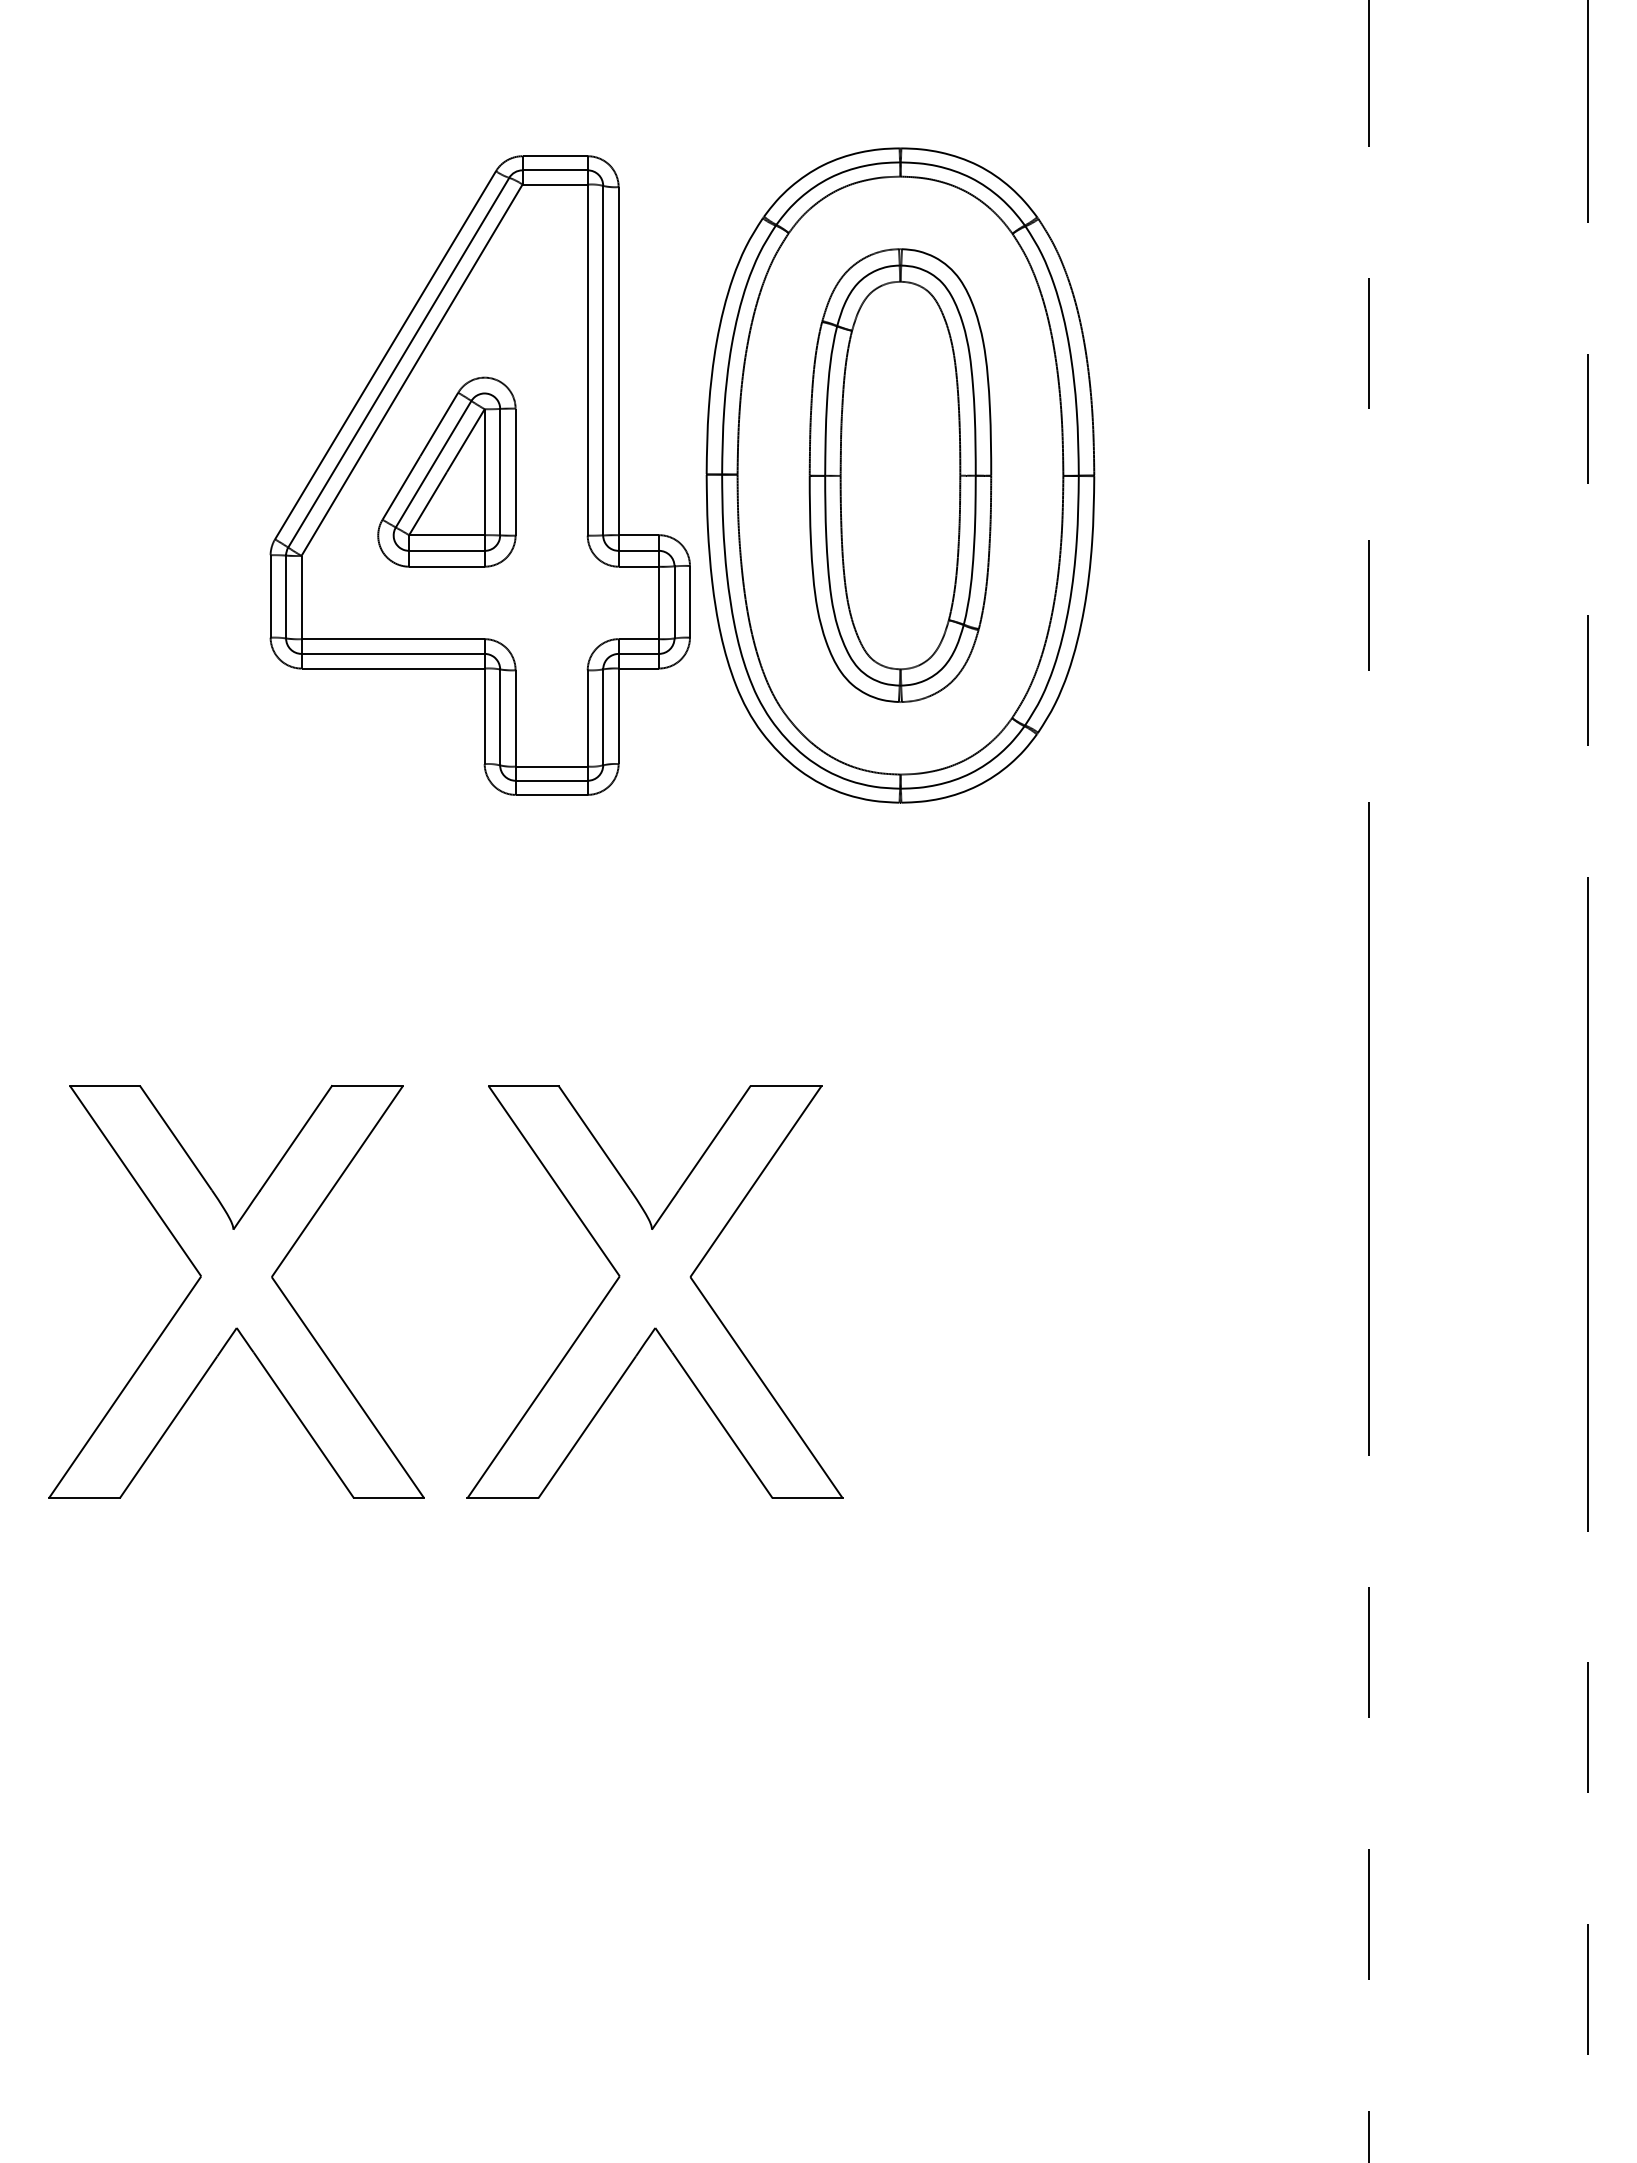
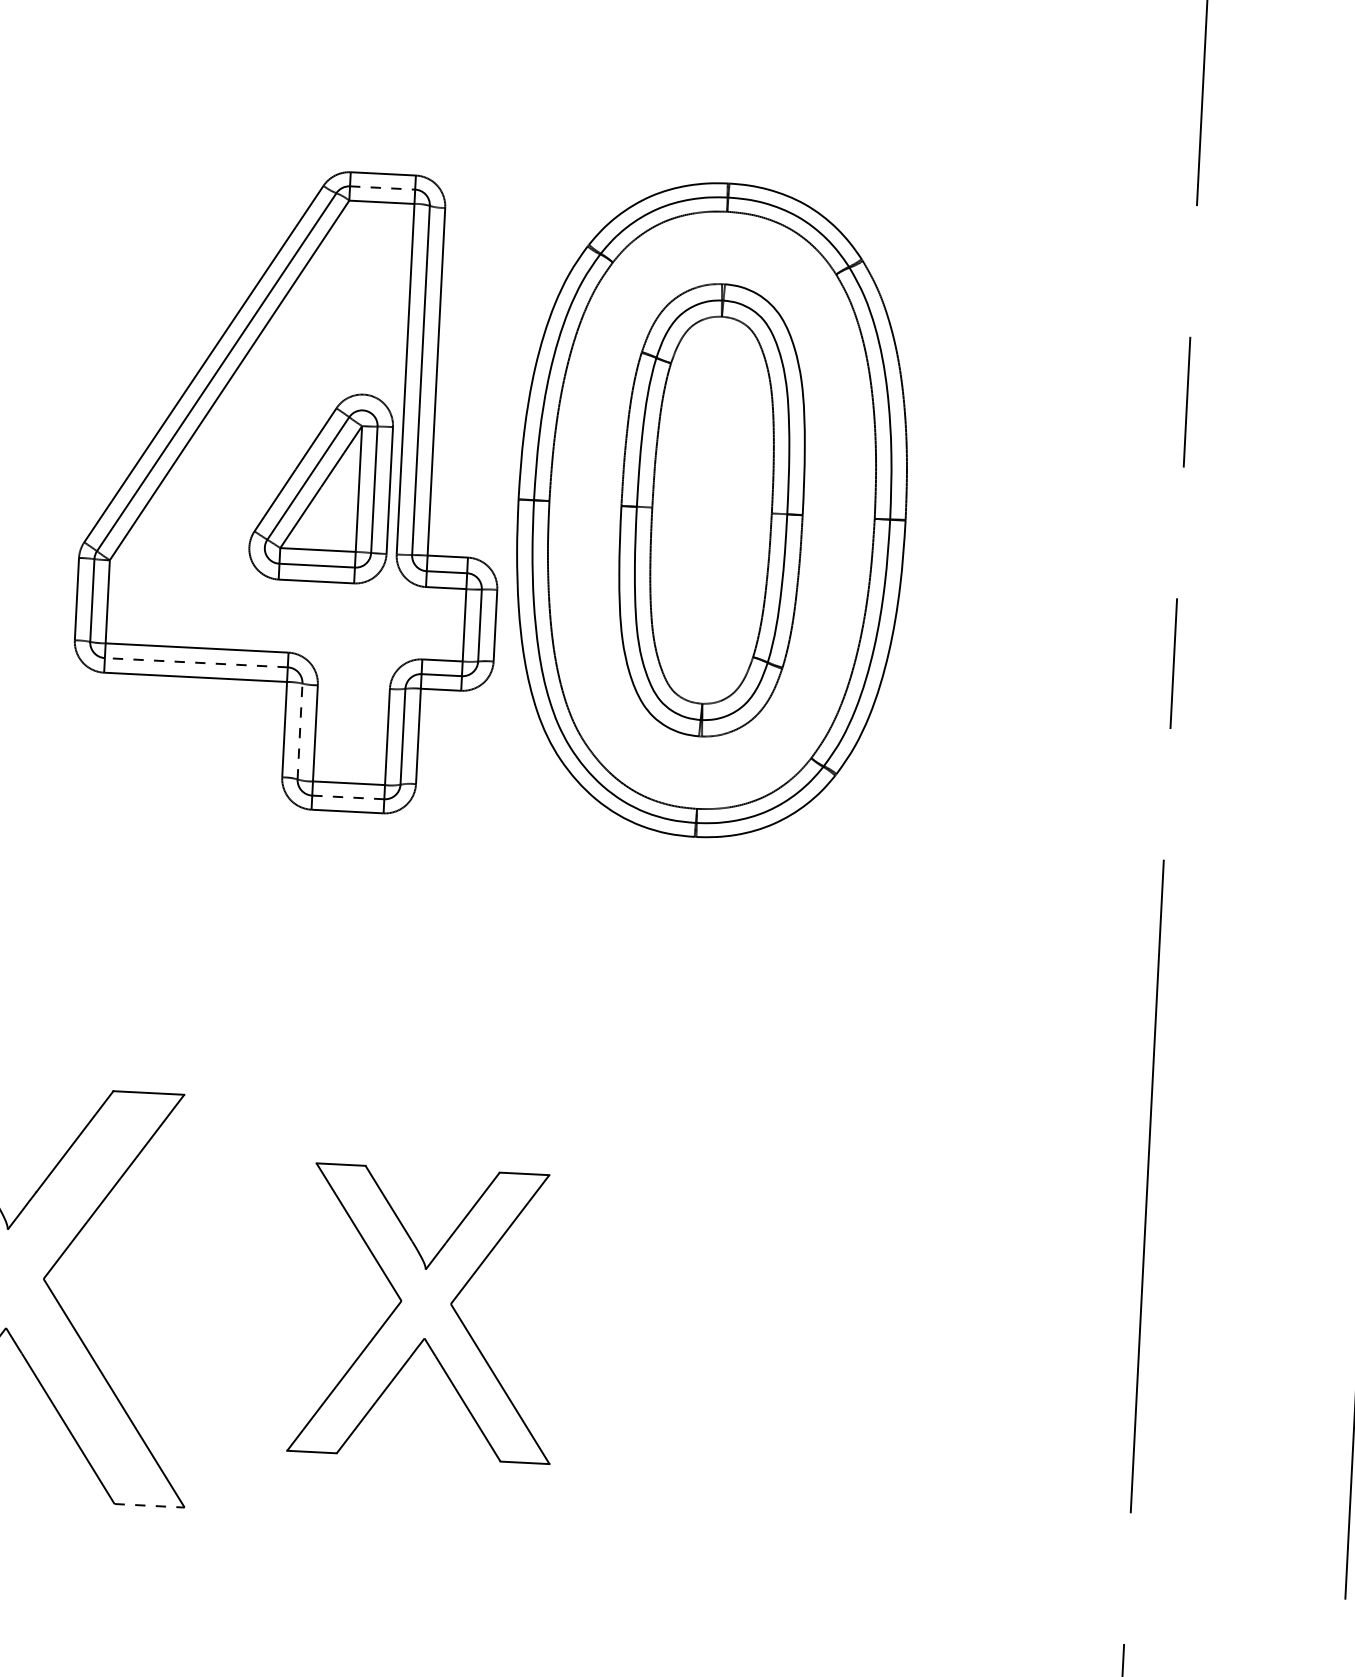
line: (555, 170) -> (382, 188), solid -> dashed
part: (446, 471) -> (320, 486), moved
line: (393, 653) -> (196, 662), solid -> dashed
line: (500, 717) -> (300, 731), solid -> dashed
line: (551, 780) -> (348, 797), solid -> dashed
part: (654, 1291) -> (425, 1312), size x0.7
line: (389, 1498) -> (150, 1506), solid -> dashed

